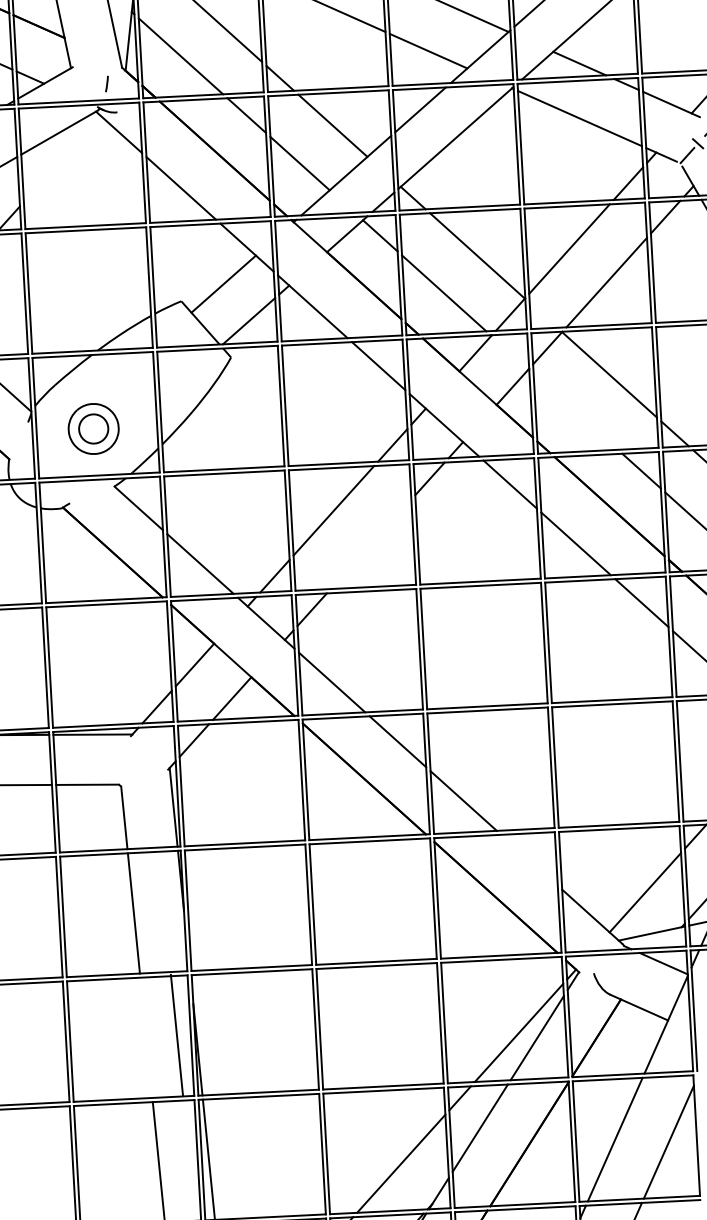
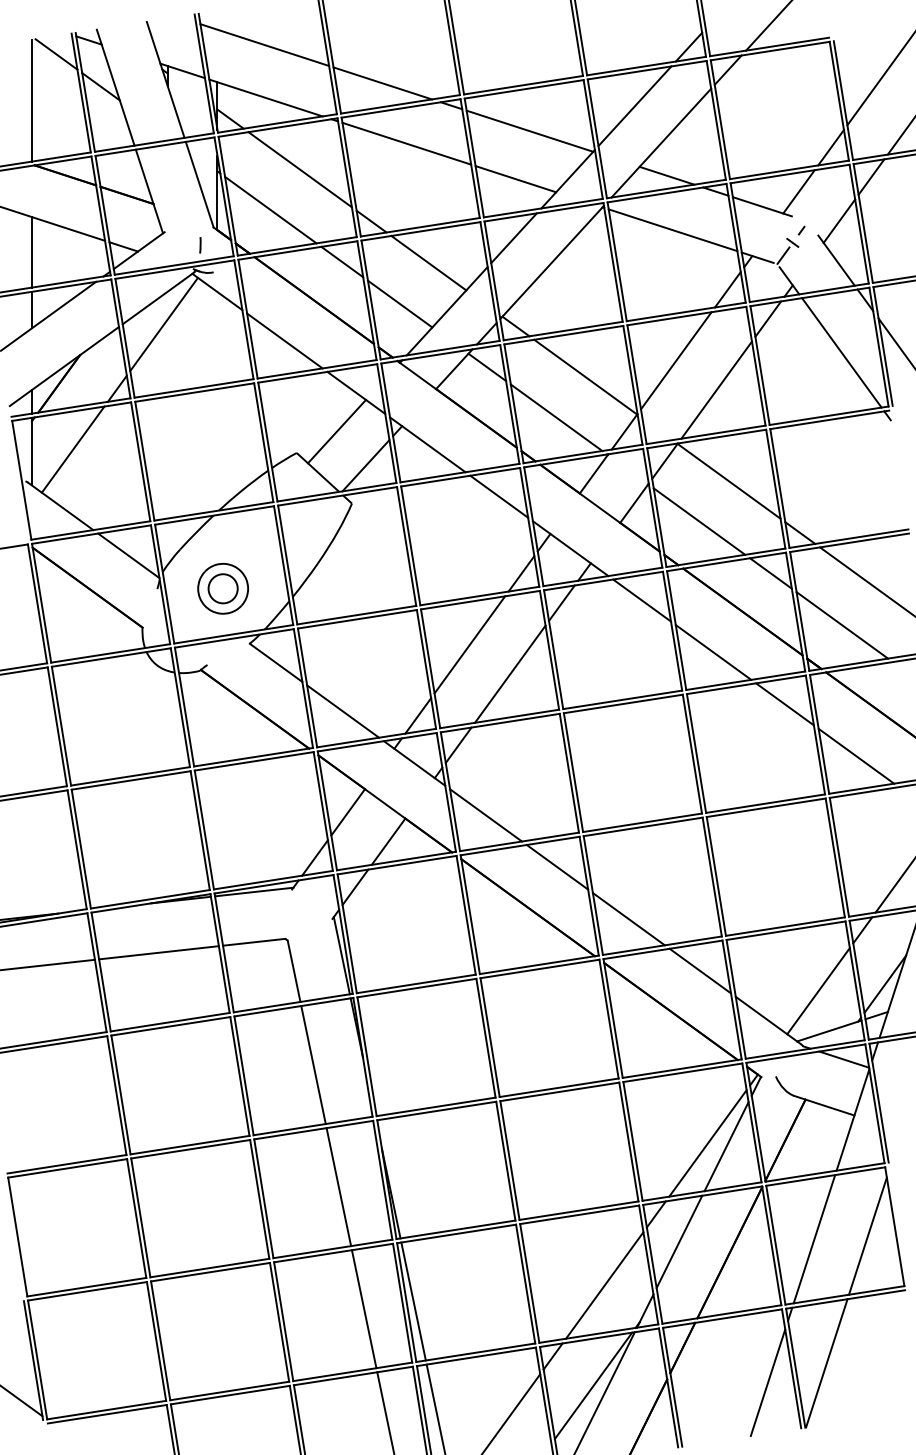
line: (61, 159) -> (163, 324), added
line: (575, 411) -> (699, 521), added
line: (370, 543) -> (509, 673), added
line: (529, 859) -> (700, 970), added
line: (176, 1035) -> (338, 1187), moved

